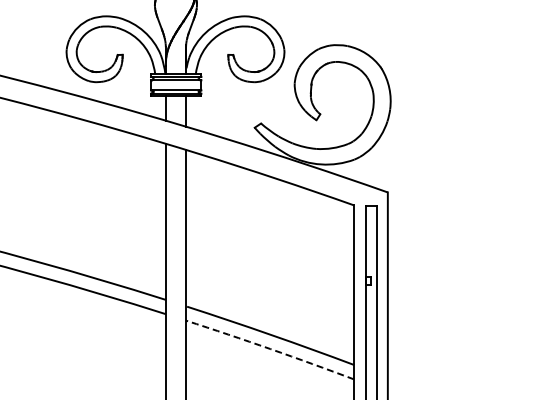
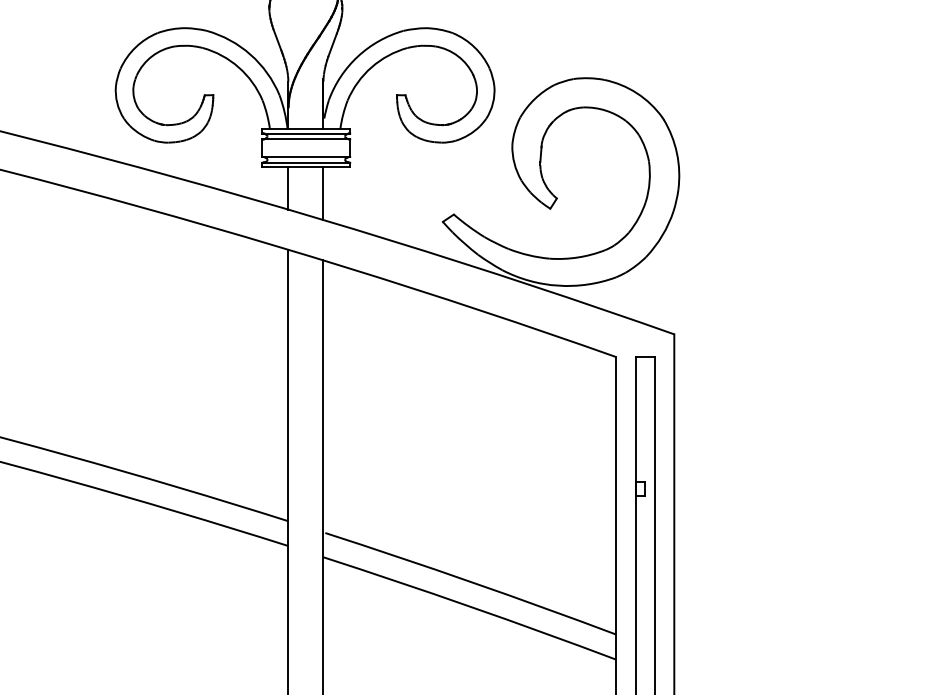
arc: (270, 349) -> (470, 607), dashed -> solid

